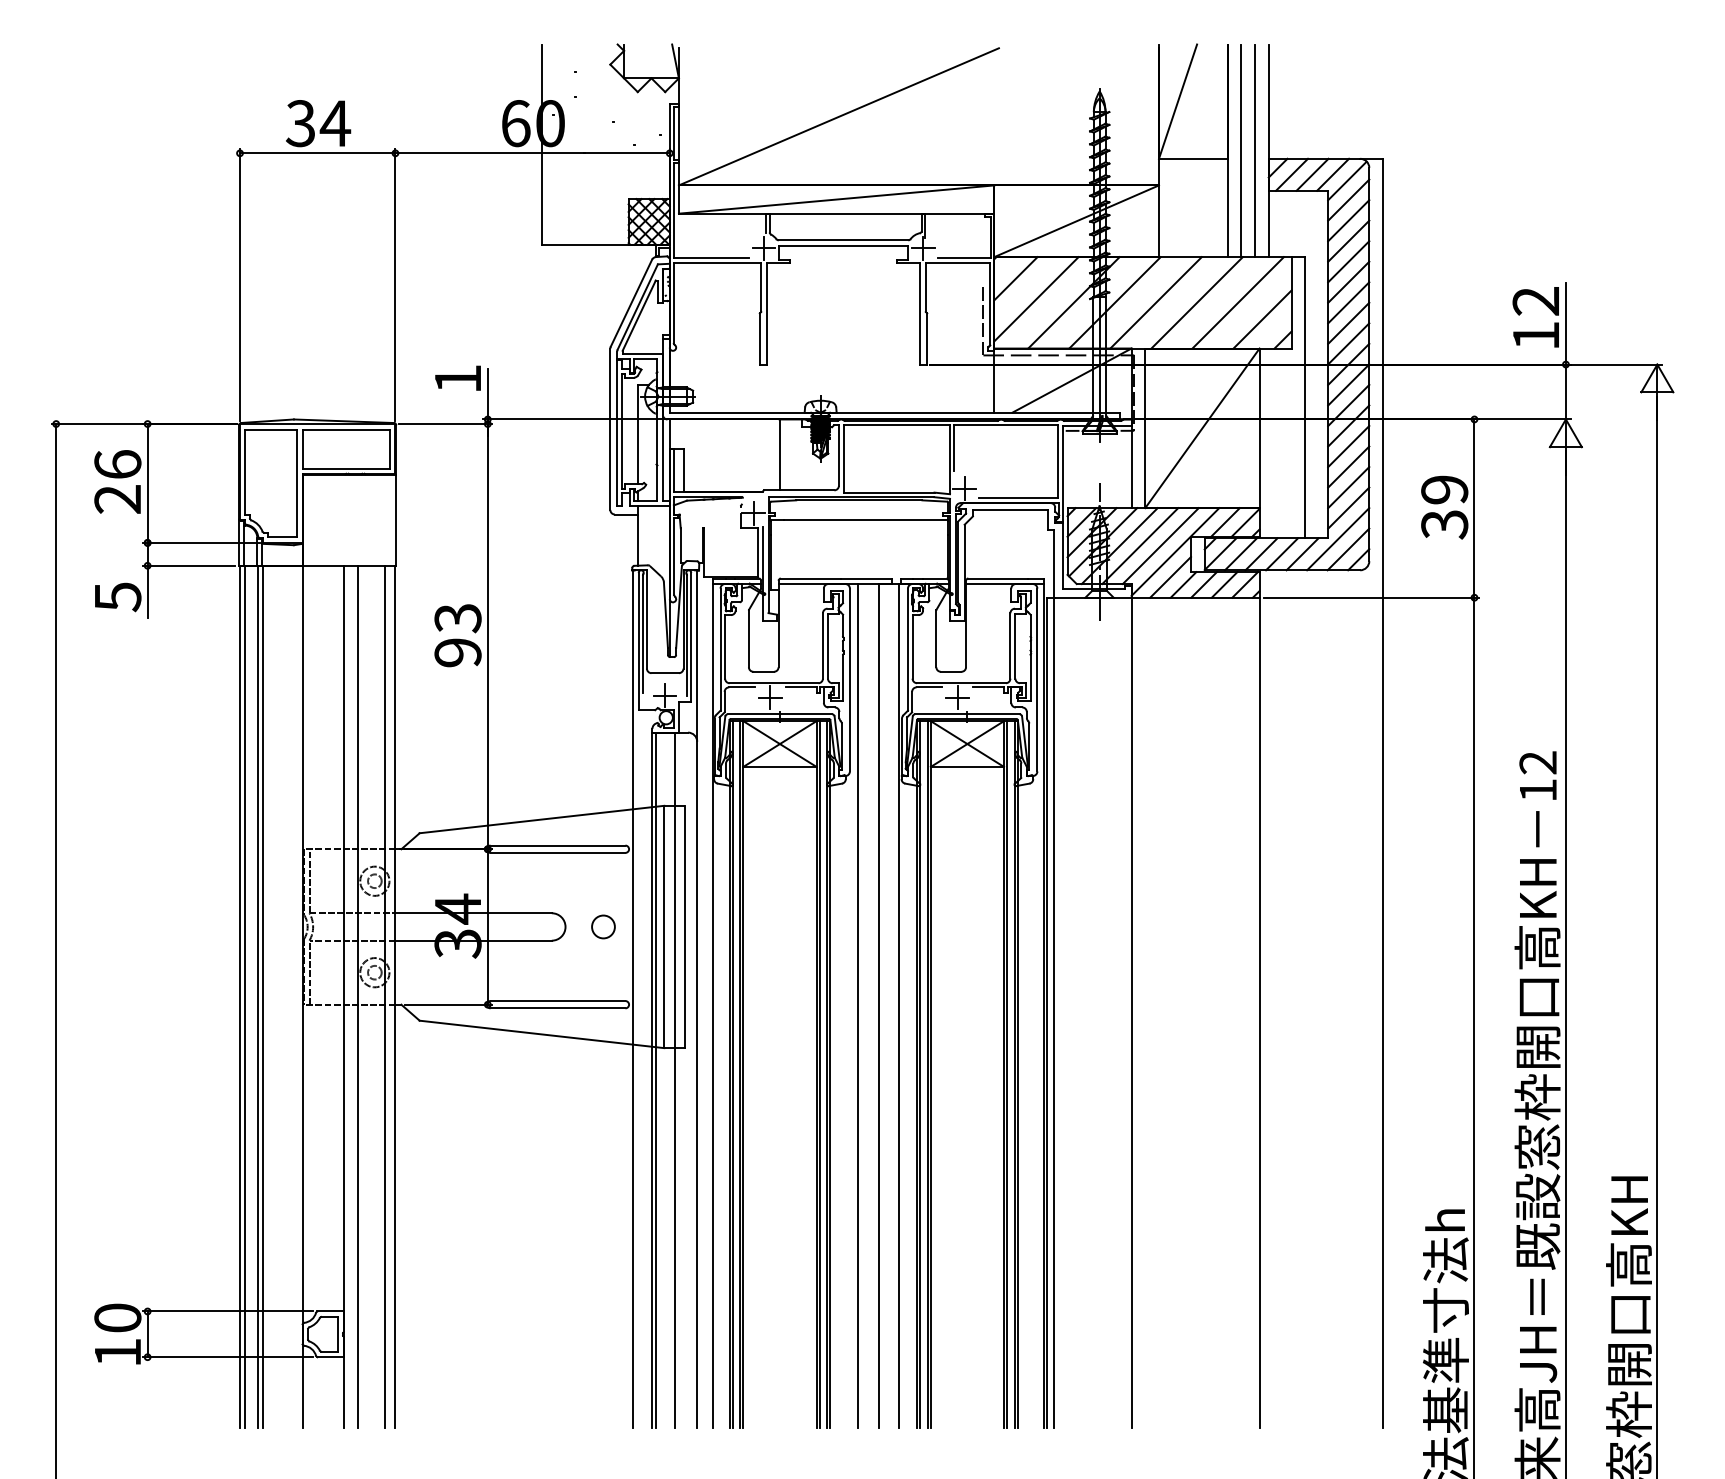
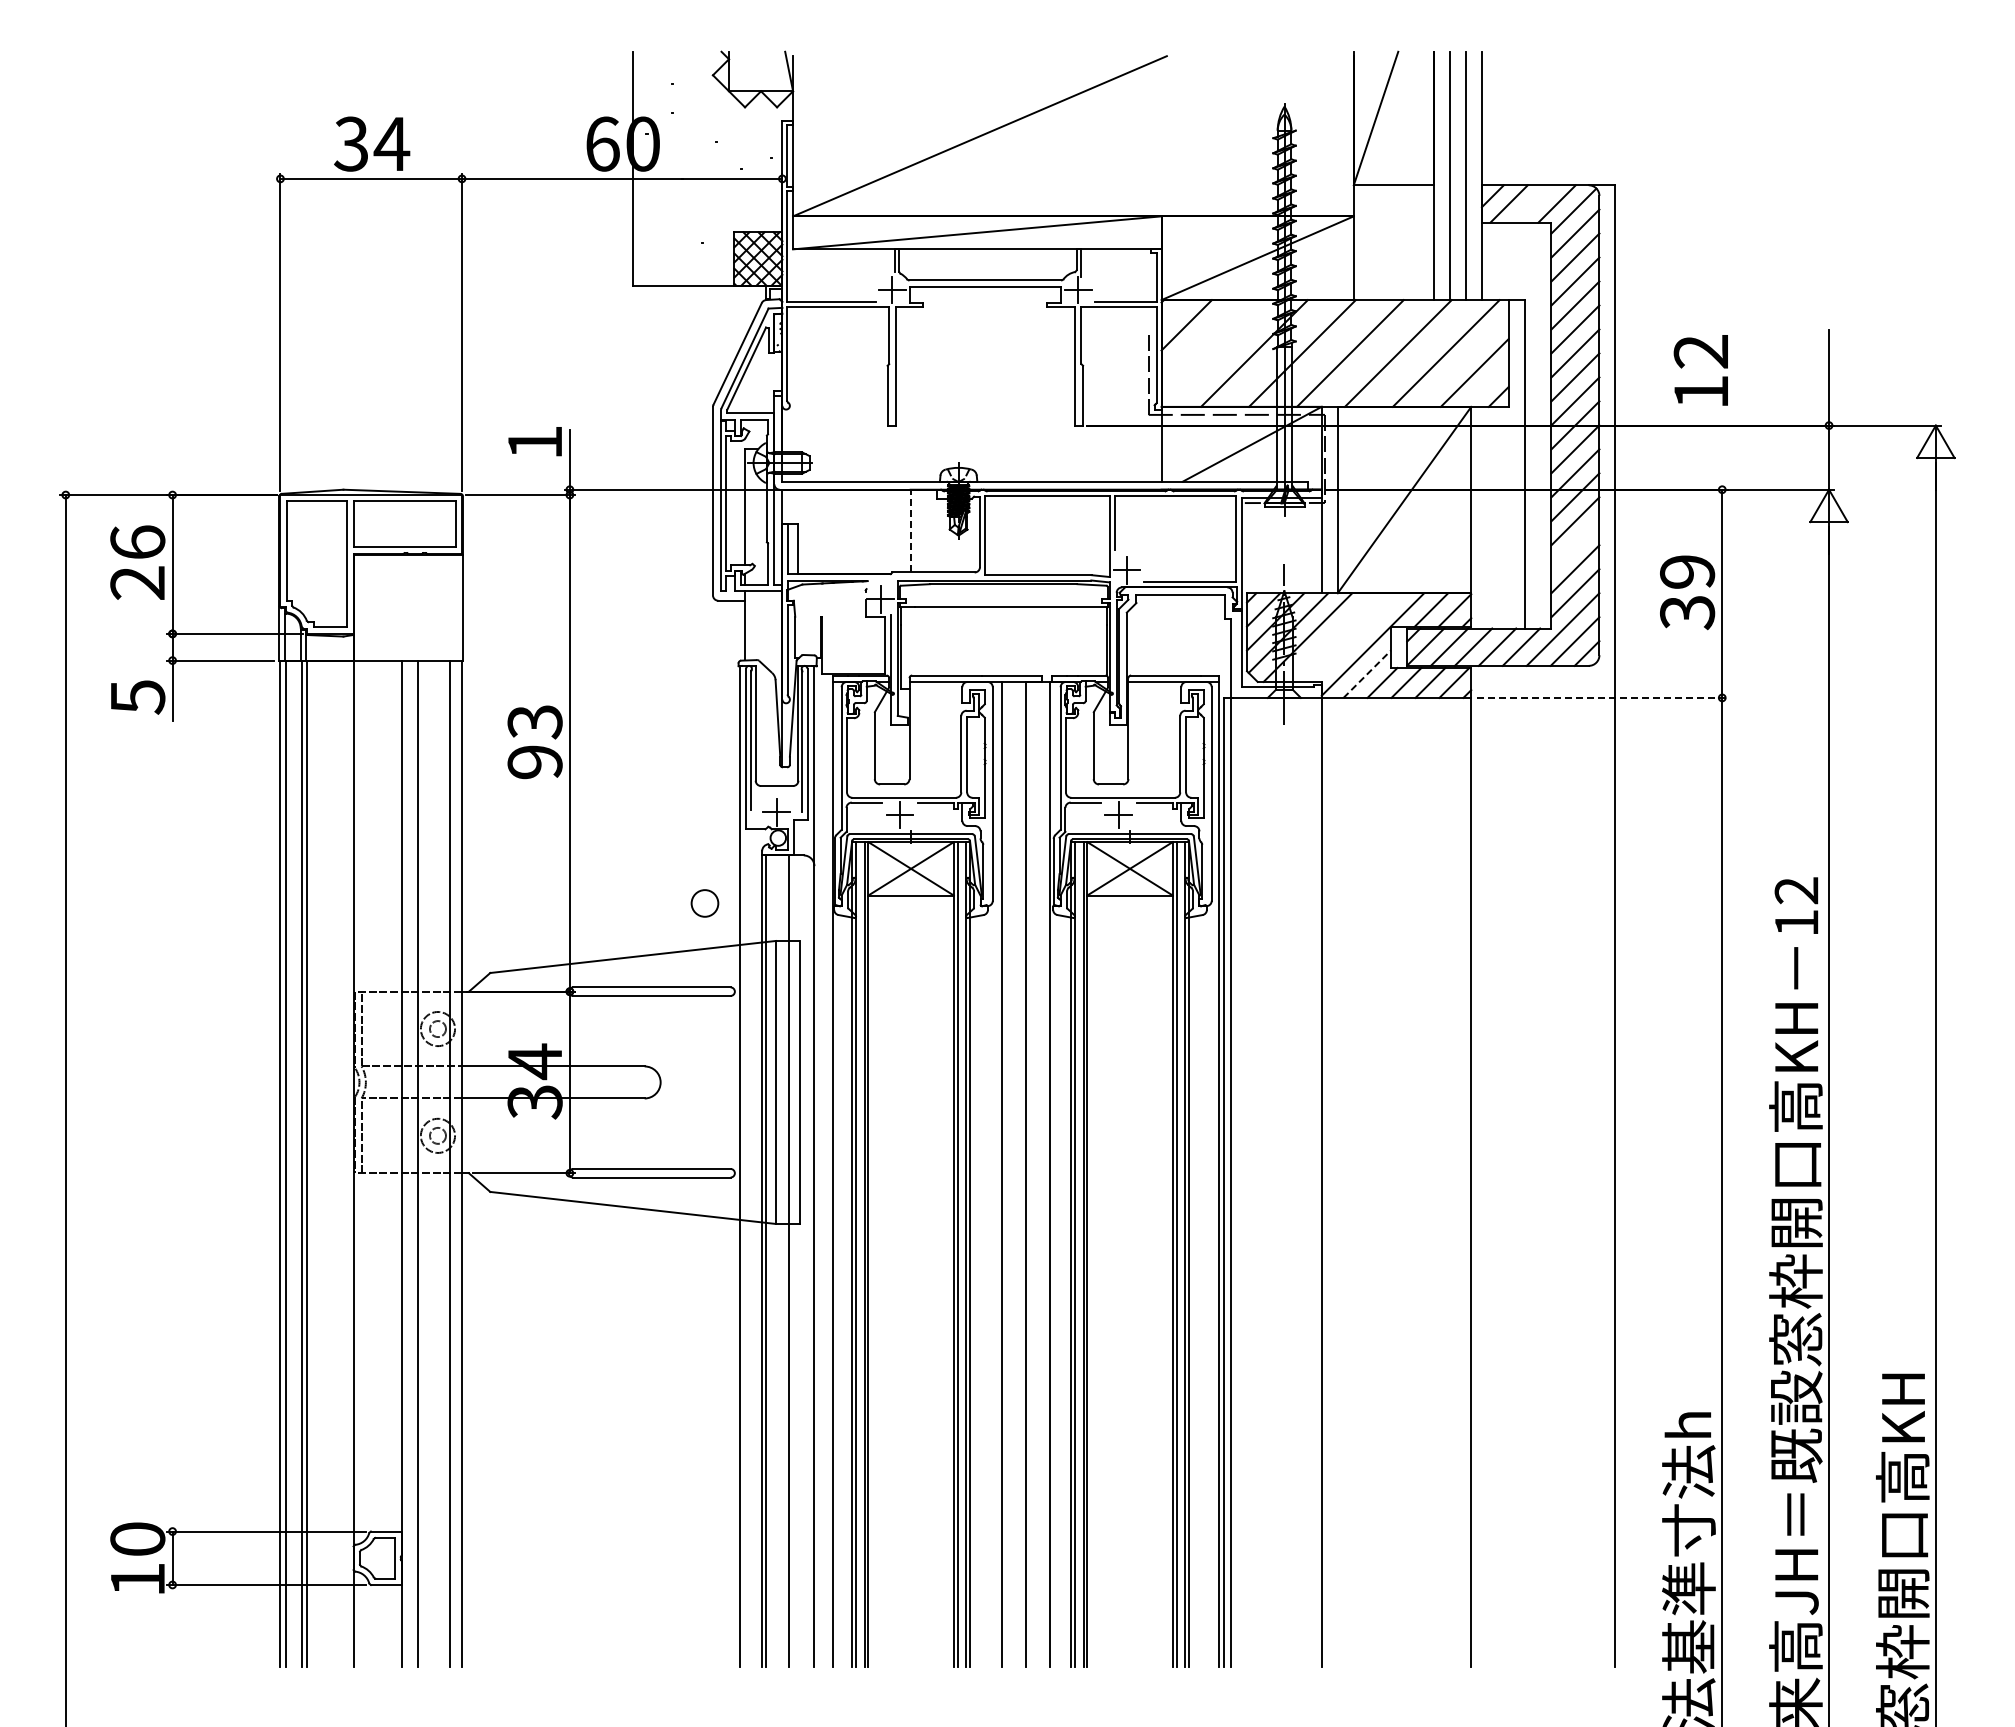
line: (1312, 174) -> (1532, 203), removed
line: (1036, 299) -> (1210, 349), removed
text: (1535, 317) -> (1700, 370), moved
line: (779, 454) -> (910, 530), solid -> dashed
line: (1348, 467) -> (1575, 545), removed
line: (1139, 545) -> (1331, 637), removed
line: (1160, 545) -> (1355, 637), removed
line: (1170, 577) -> (1367, 674), solid -> dashed
line: (1371, 597) -> (1602, 697), solid -> dashed
circle: (603, 927) -> (704, 903), moved

